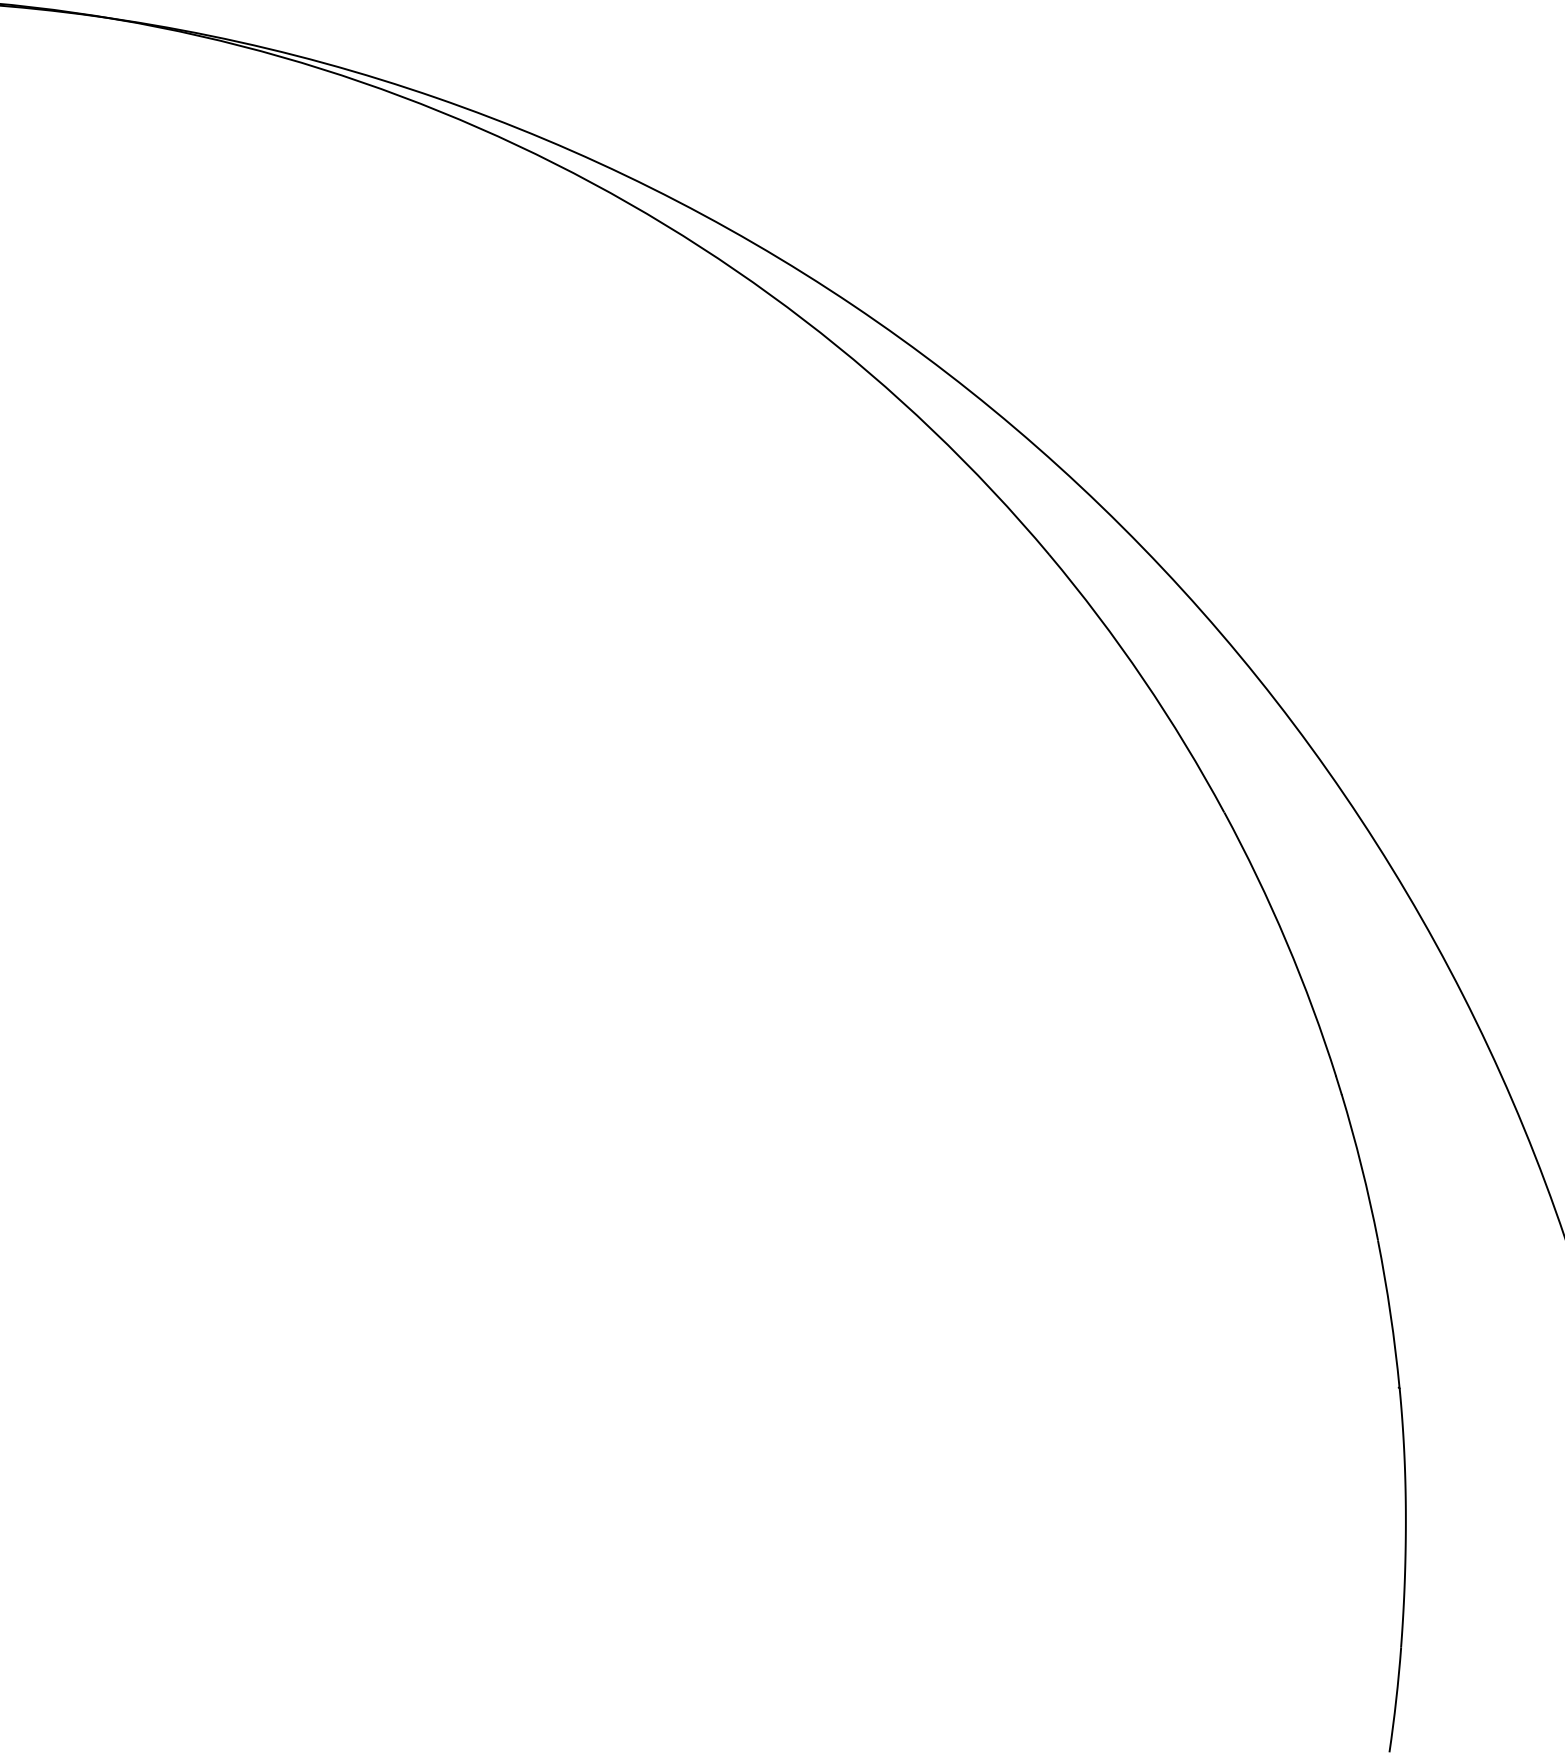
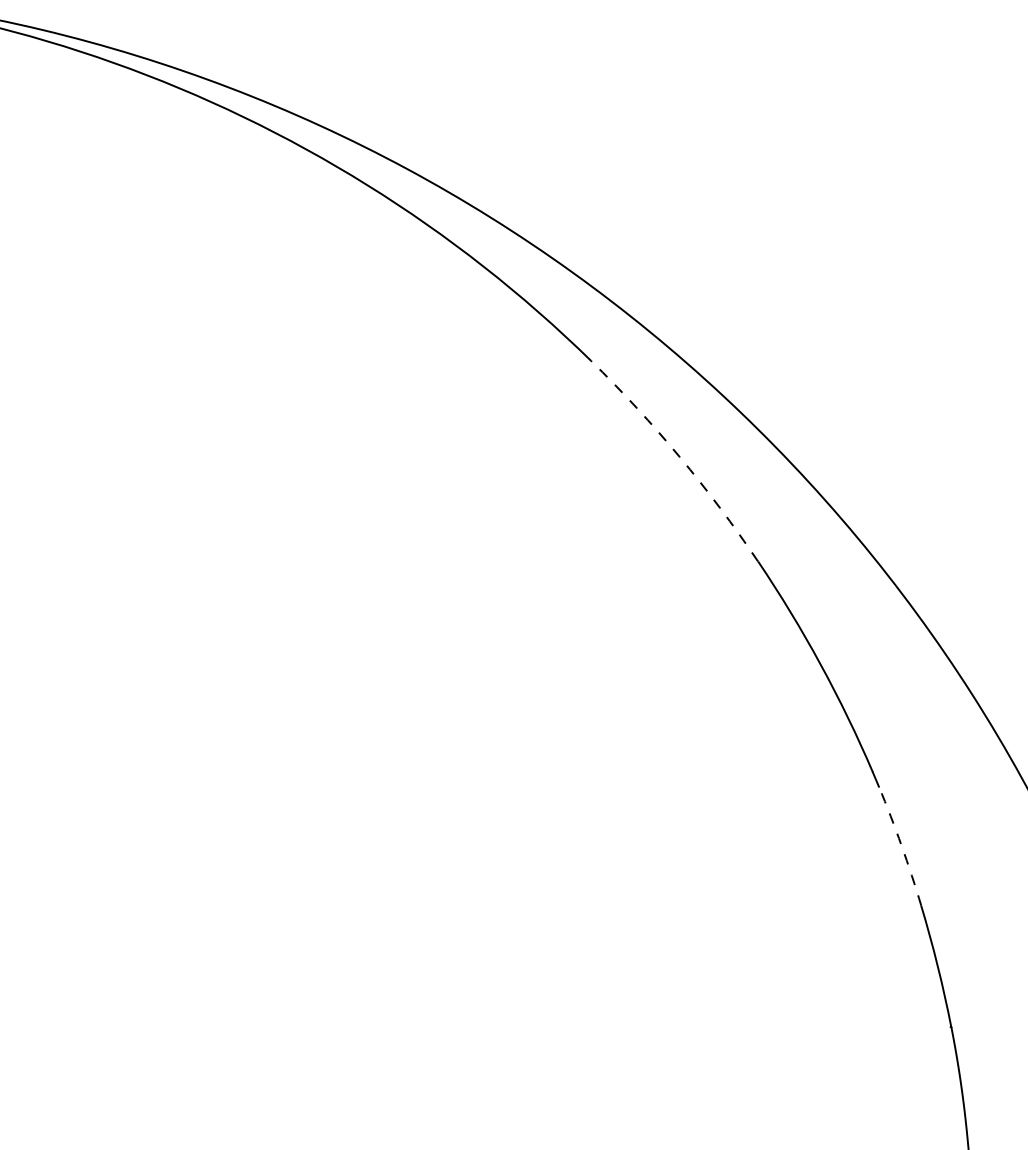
arc: (1143, 679) -> (679, 457), solid -> dashed
arc: (1361, 1166) -> (901, 845), solid -> dashed

